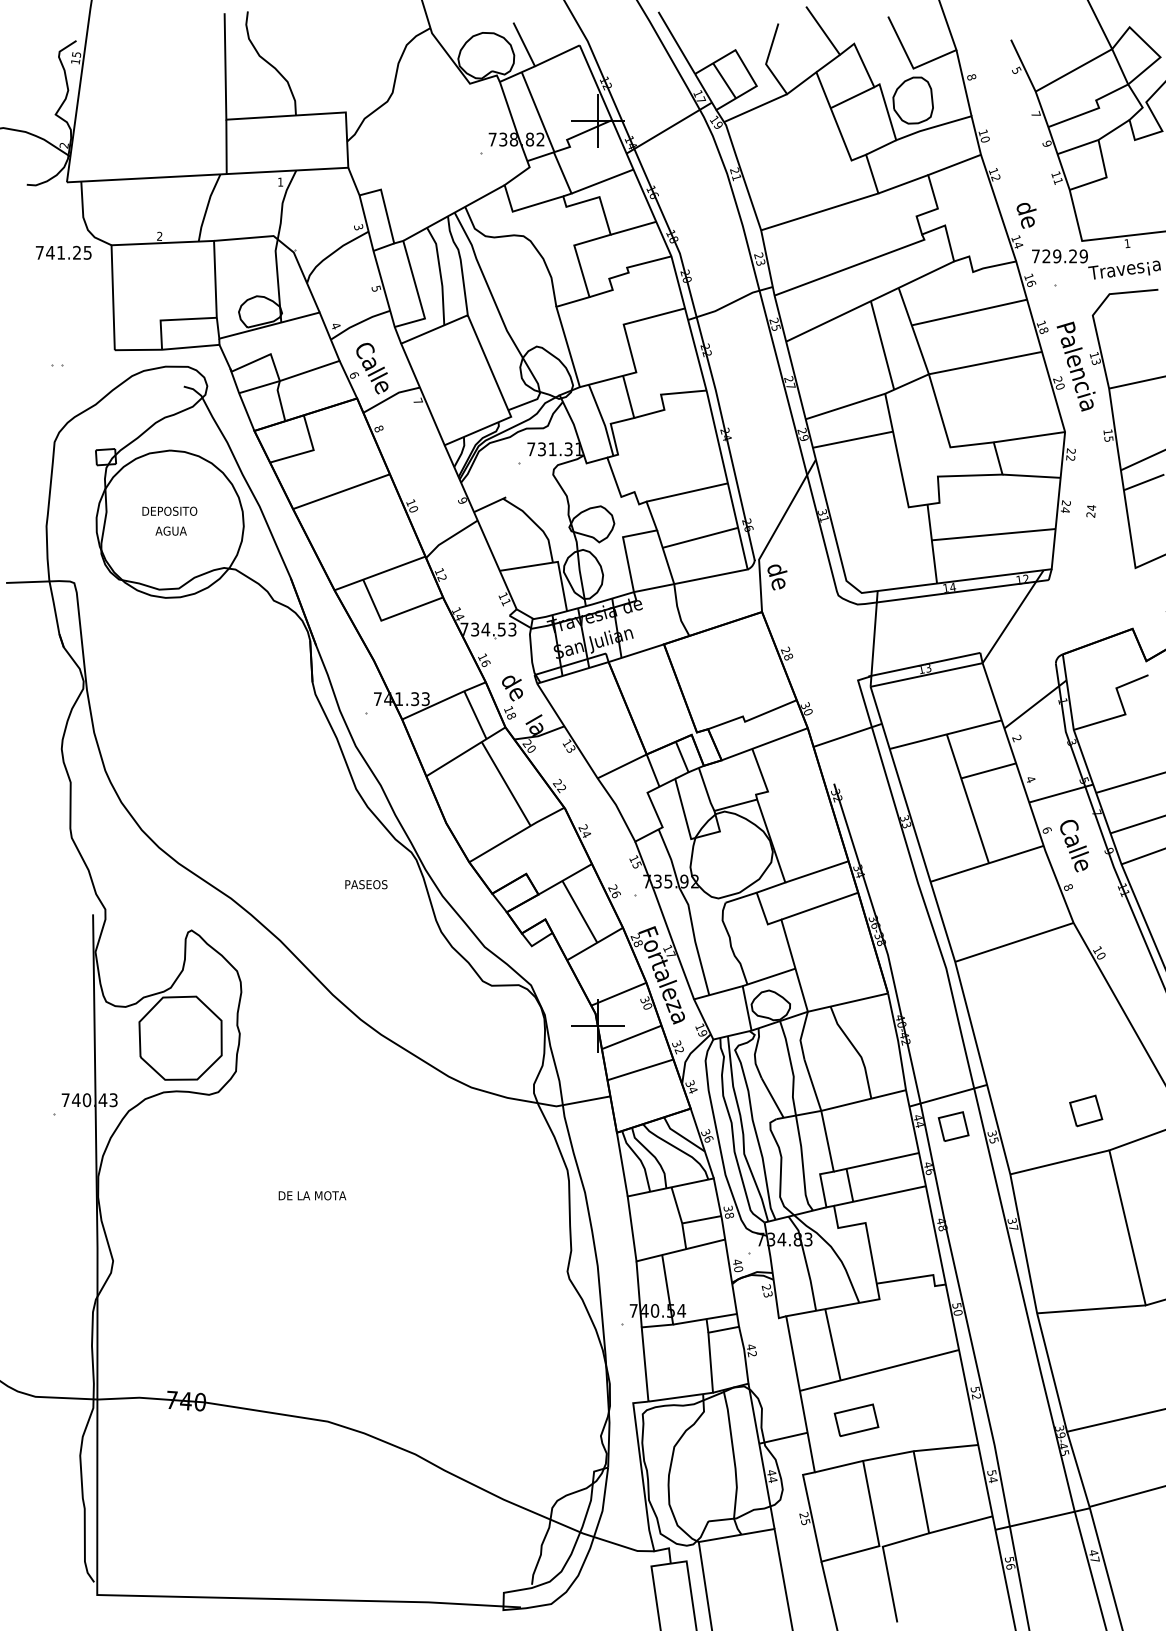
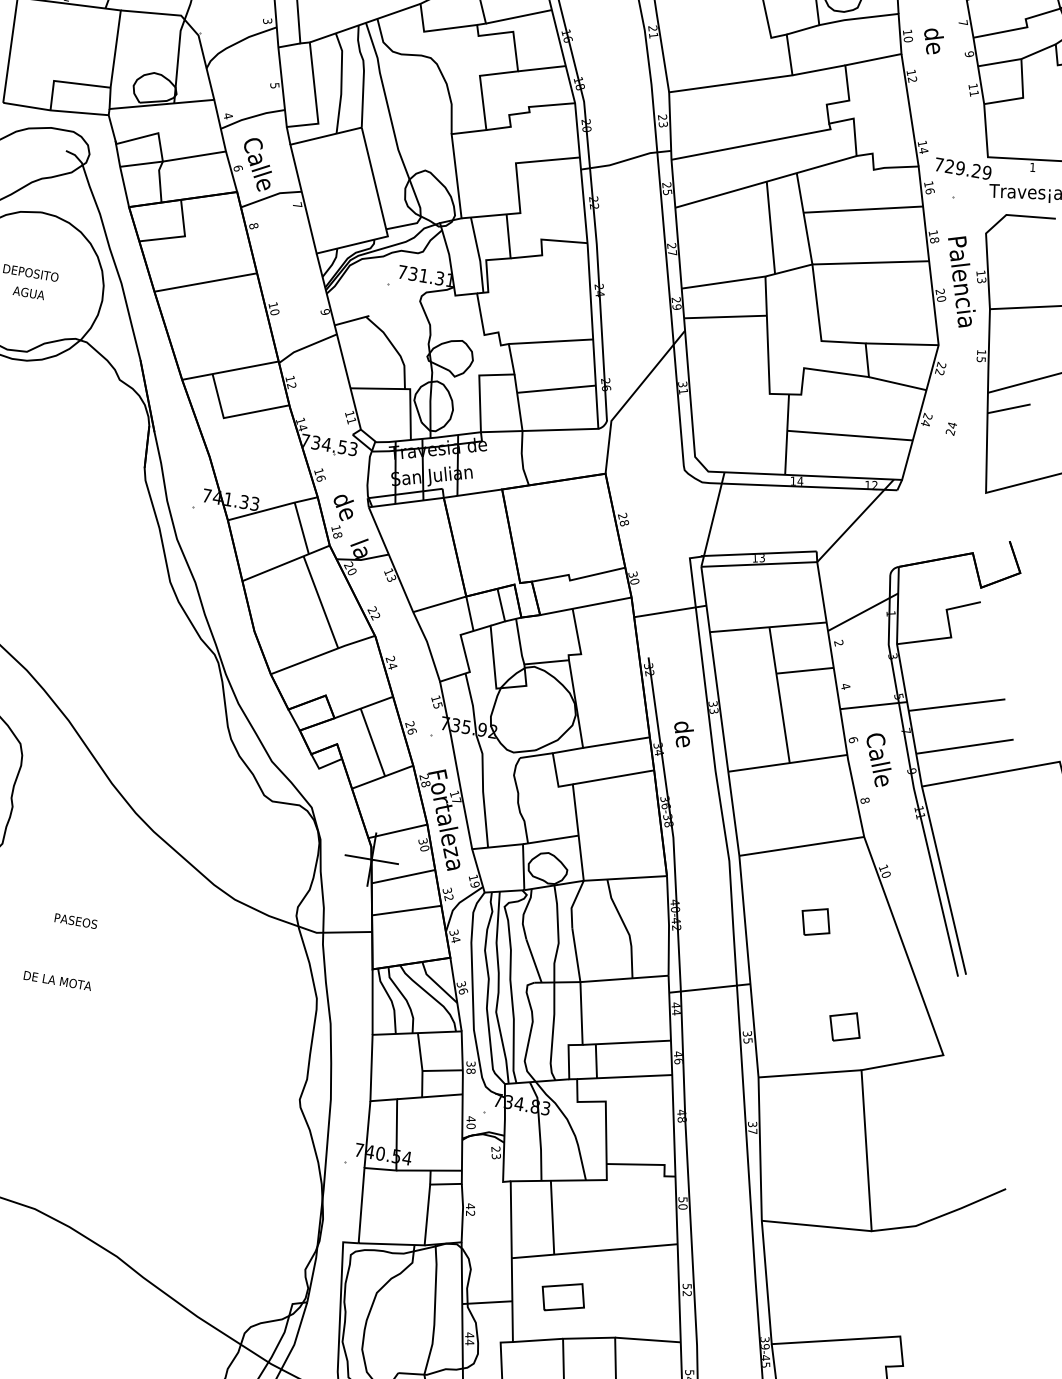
text: (1026, 215) -> (932, 41), moved
text: (777, 577) -> (683, 734), moved
text: (366, 884) -> (76, 921), moved
part: (953, 1126) -> (815, 921), moved

